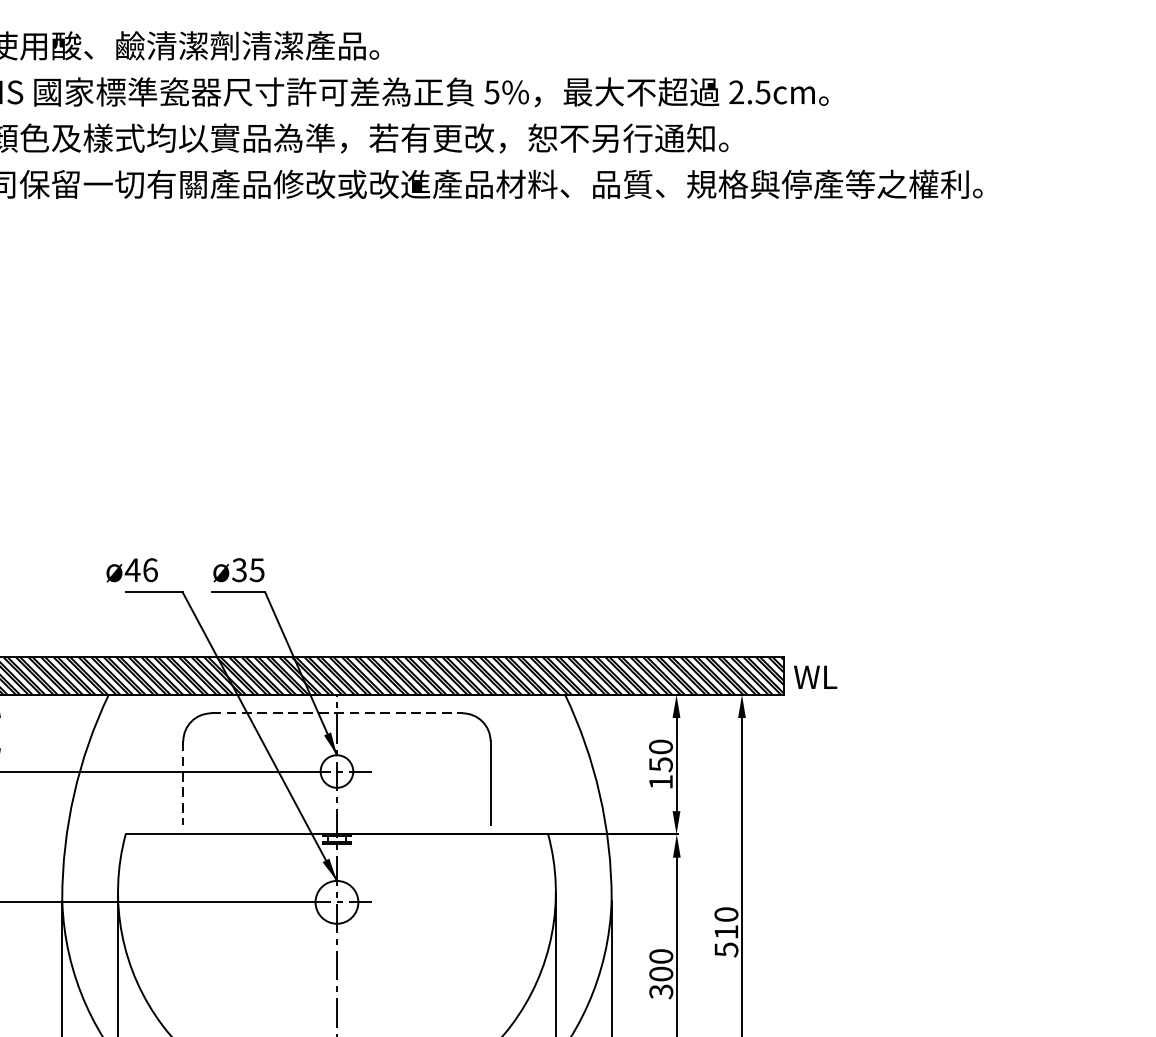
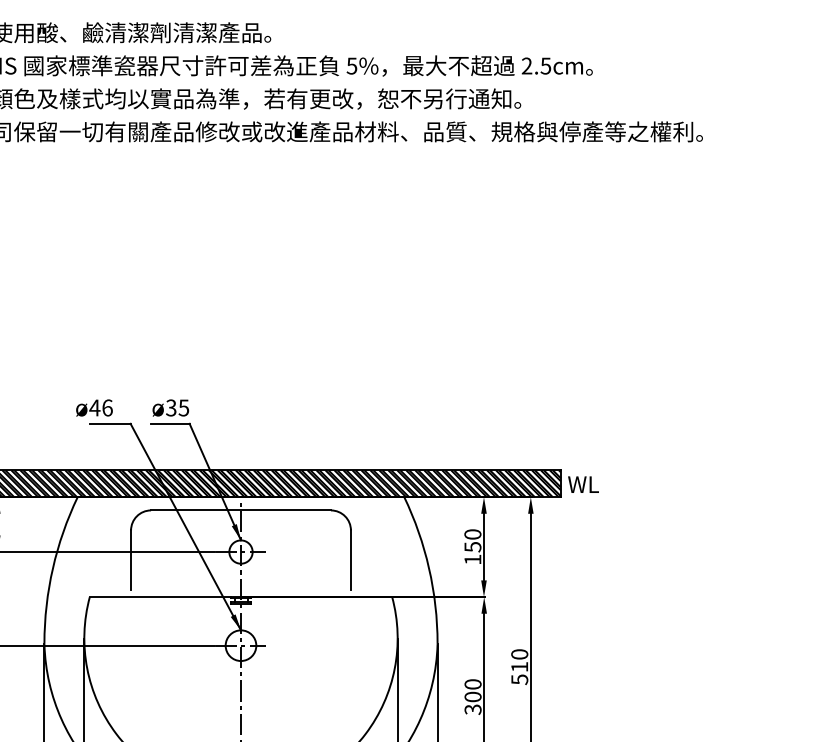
line: (337, 713) -> (241, 510), dashed -> solid
line: (183, 783) -> (131, 560), dashed -> solid

